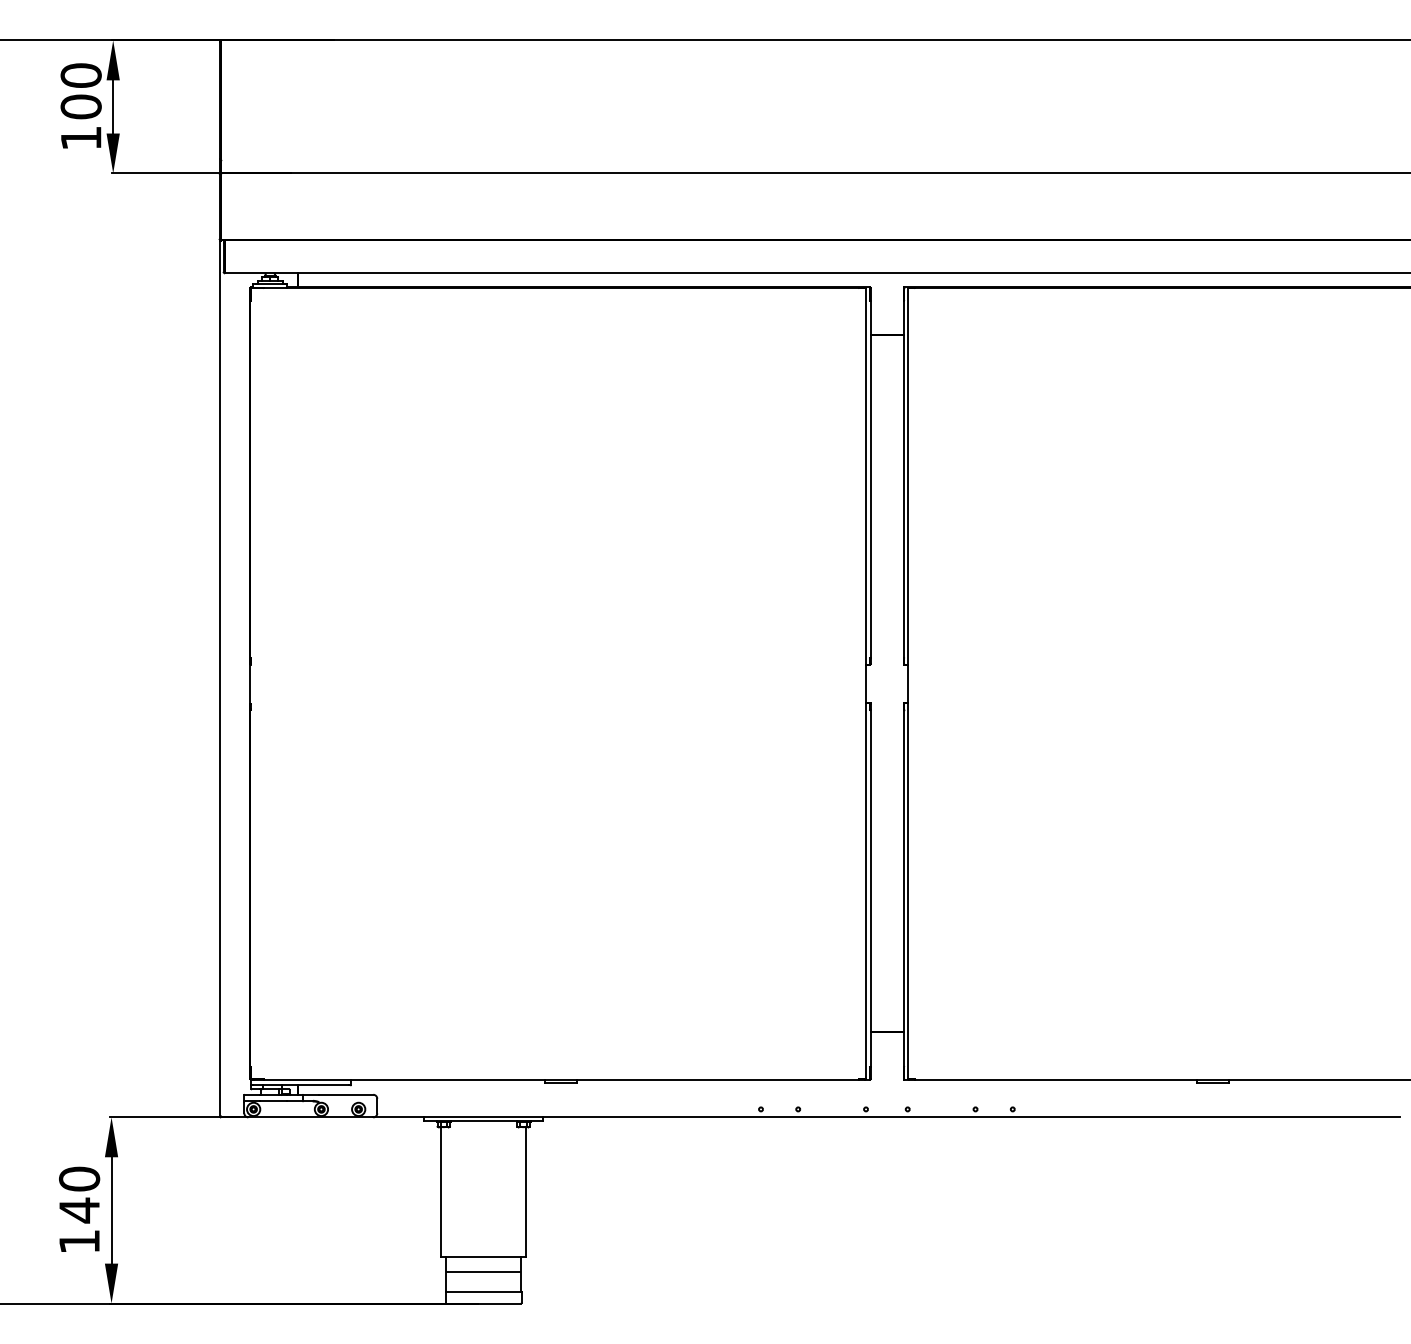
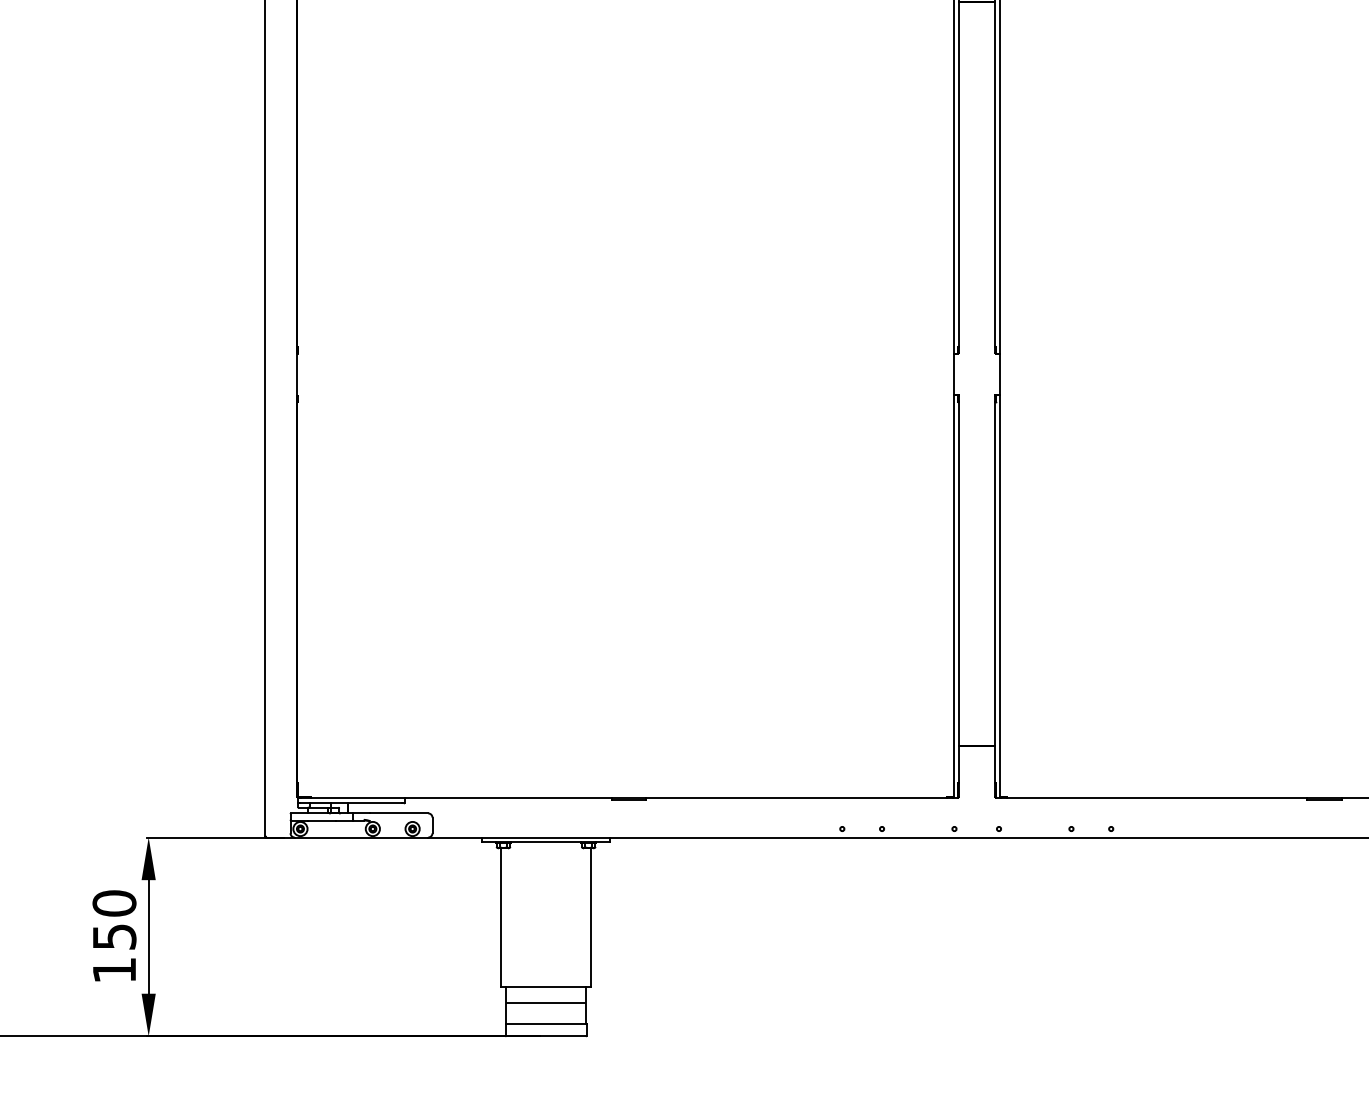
text: (79, 1210) -> (114, 936), 140 -> 150

